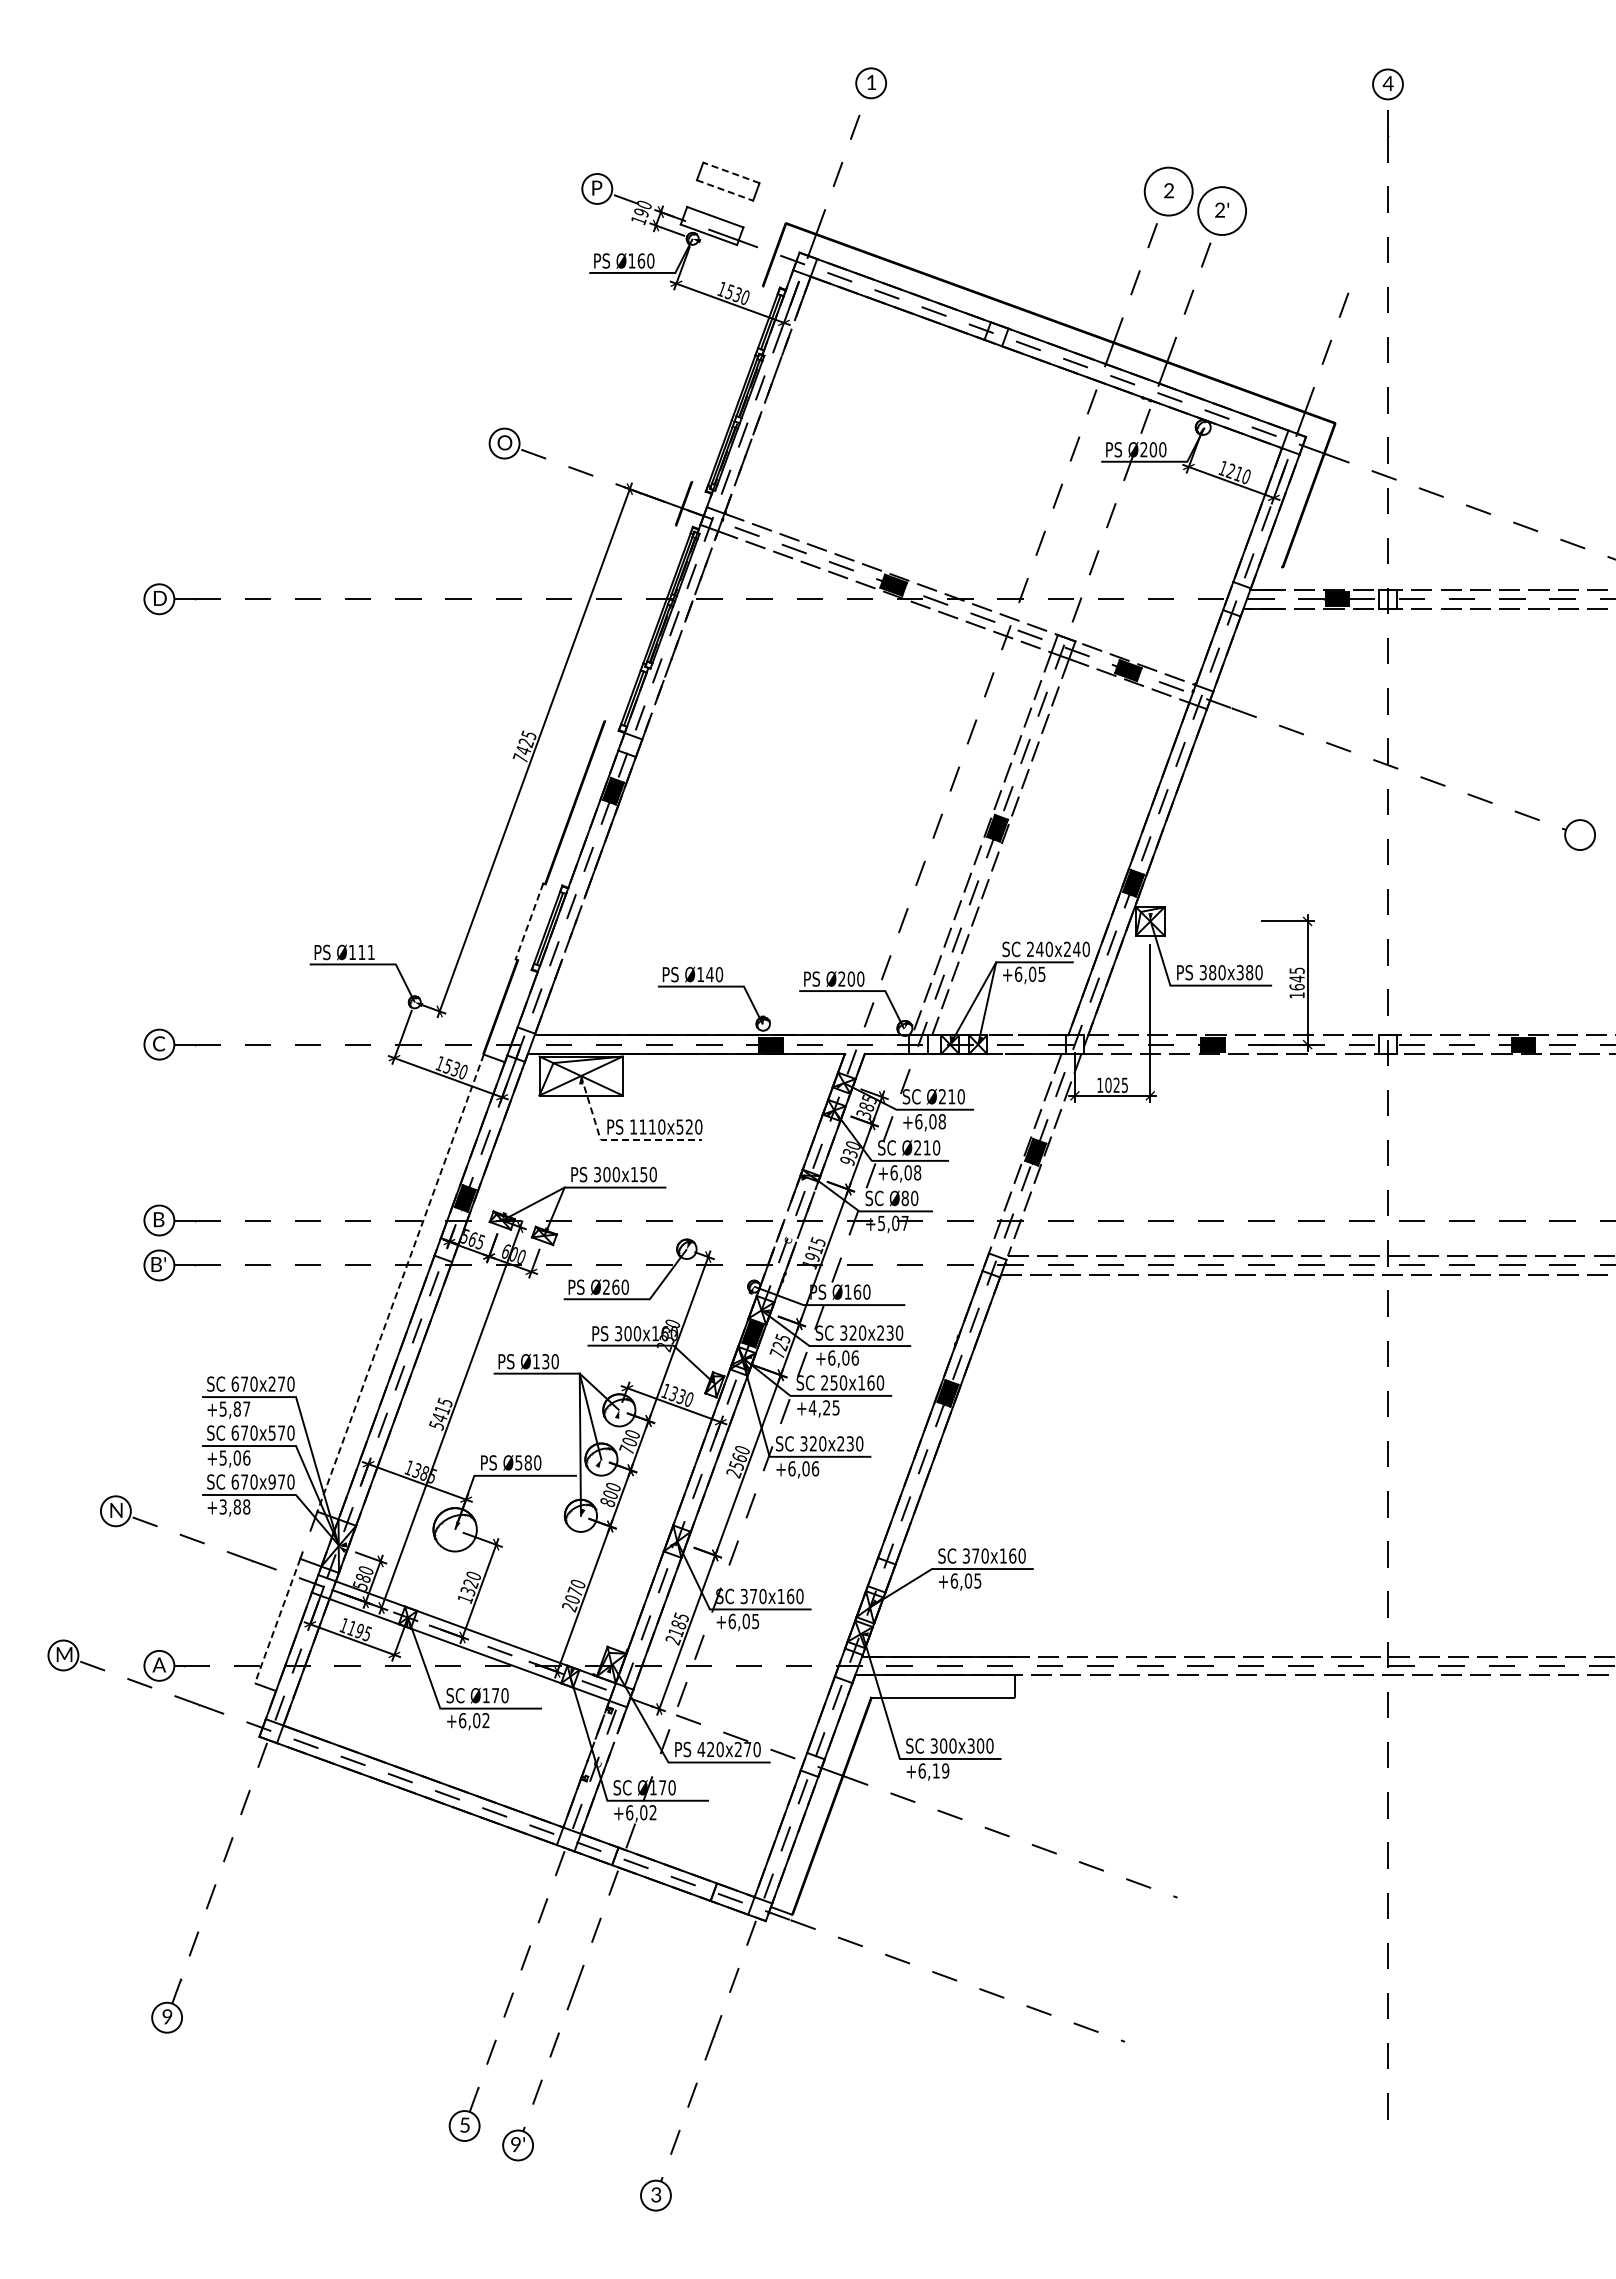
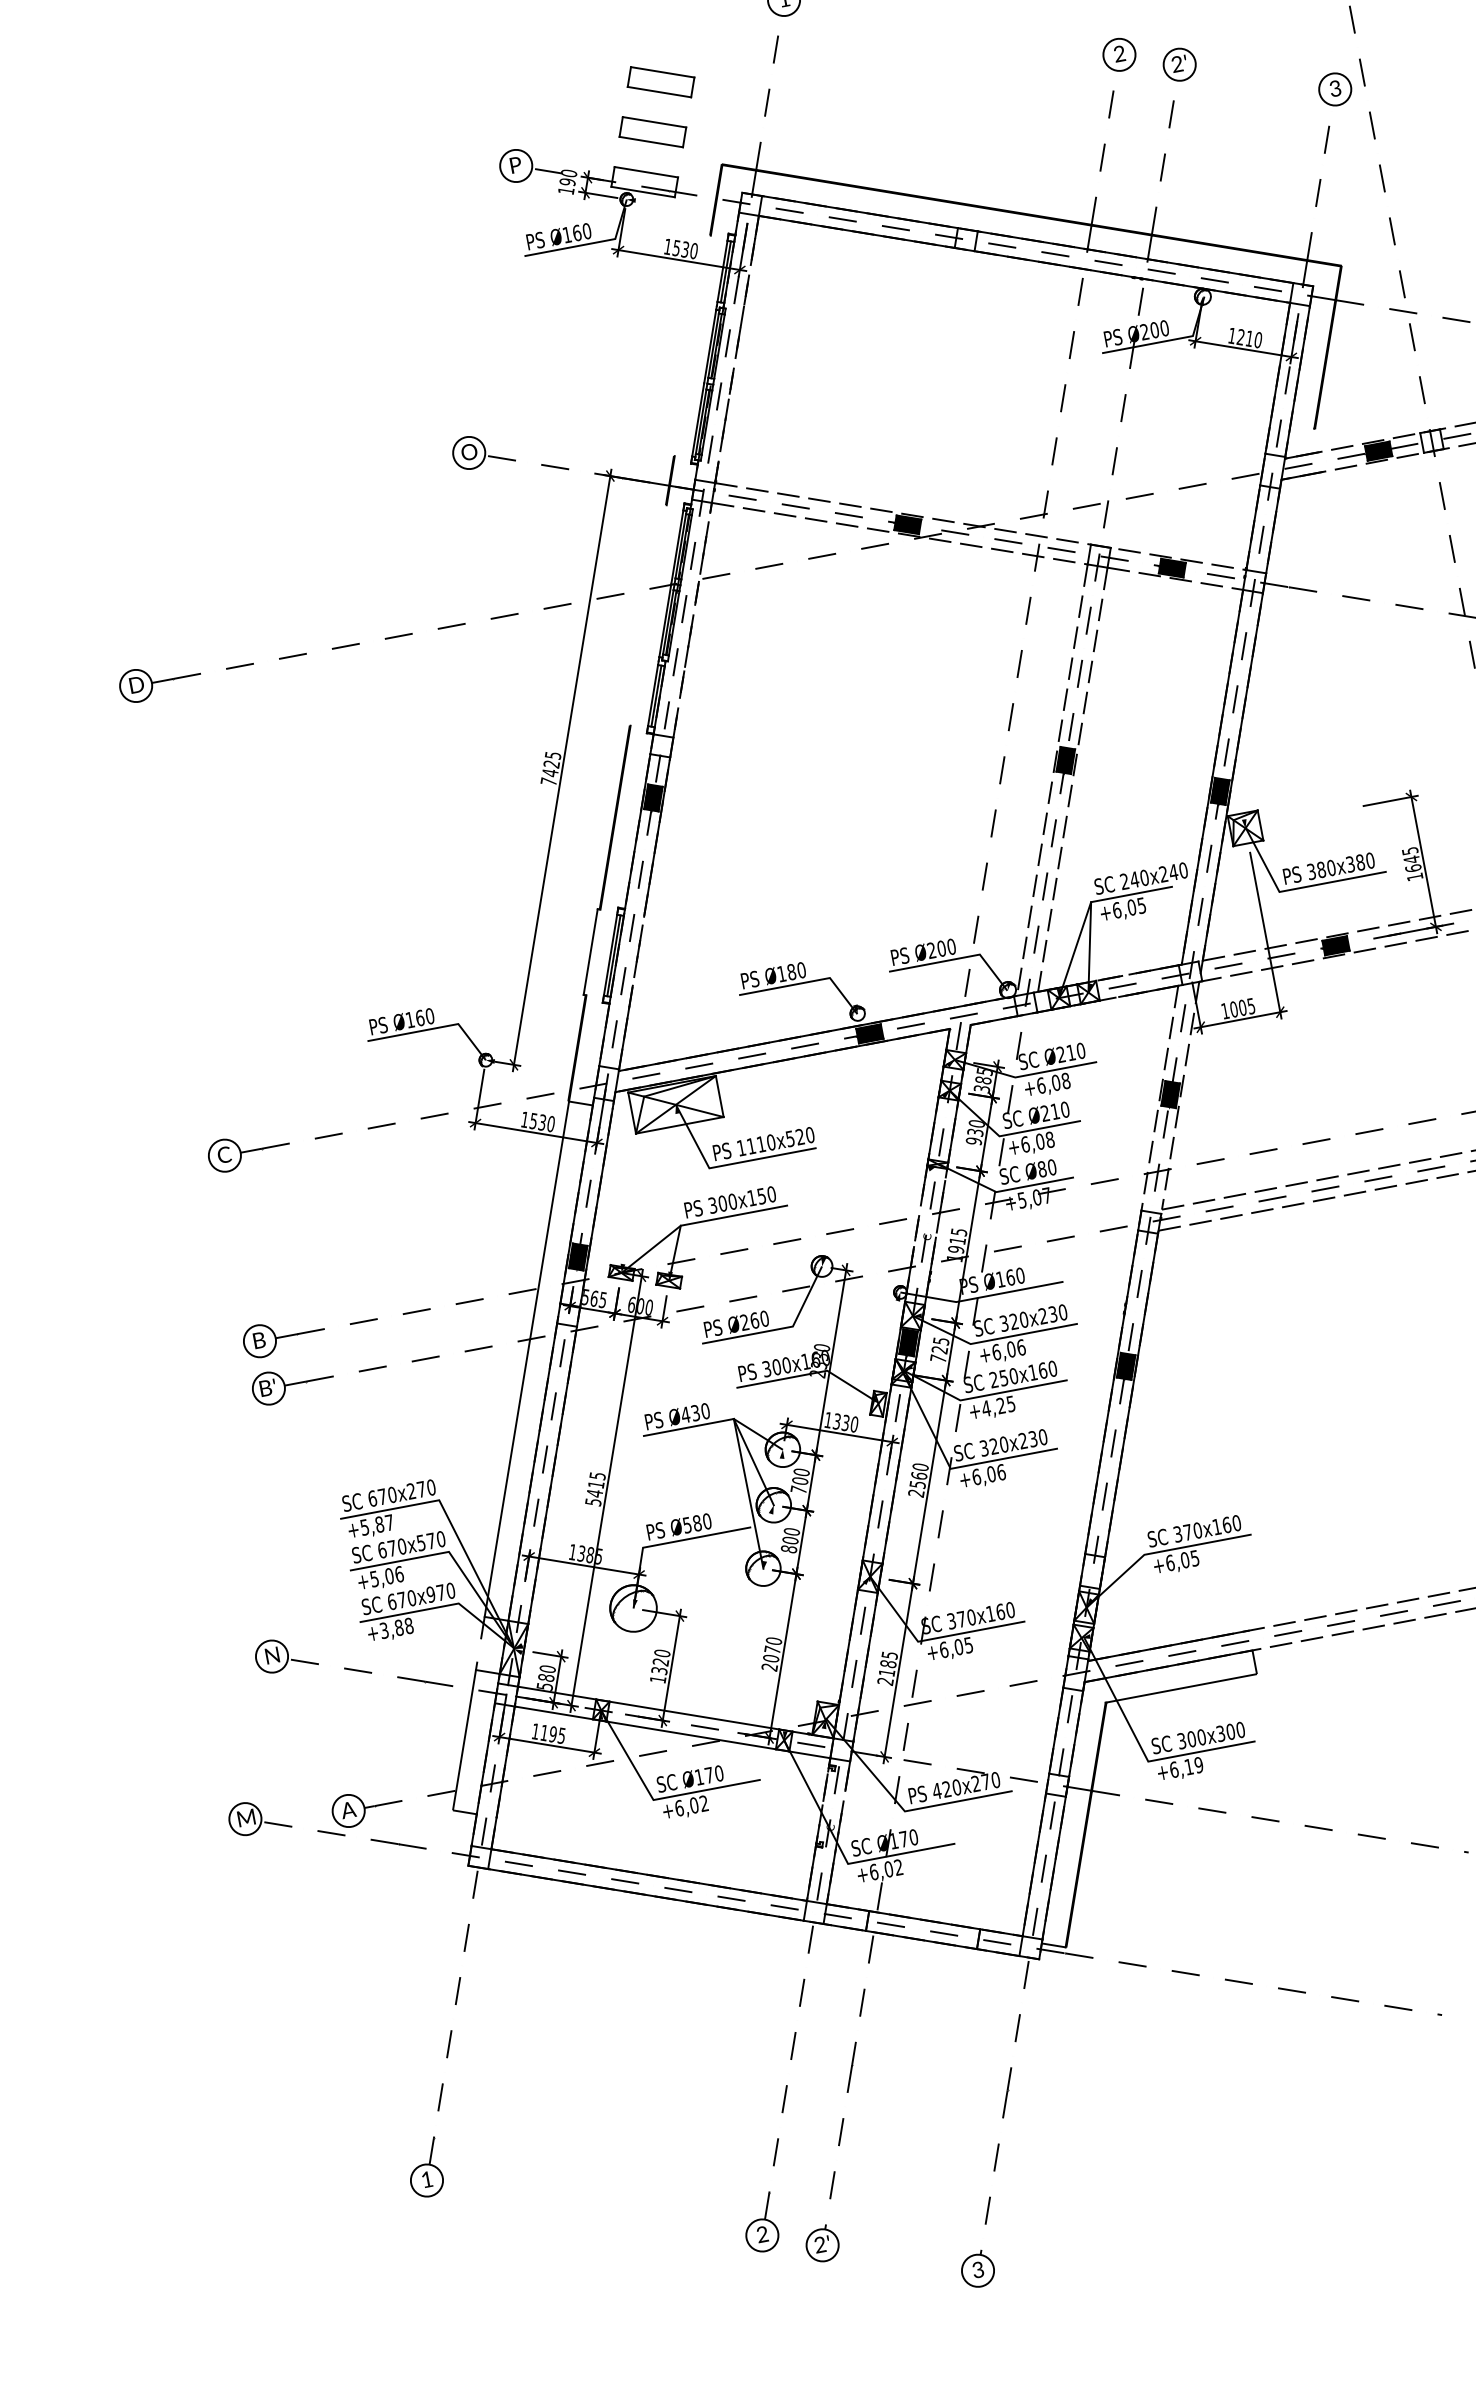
part: (744, 137) -> (661, 82), added
line: (731, 172) -> (654, 121), dashed -> solid
line: (725, 190) -> (651, 142), dashed -> solid
circle: (1168, 191) -> (1119, 54), size x0.62
circle: (1222, 211) -> (1180, 65), size x0.62
part: (1360, 260) -> (1335, 89), added
line: (529, 921) -> (590, 952), dashed -> solid
text: (366, 952) -> (424, 1017), Ø111 -> Ø160
text: (709, 974) -> (791, 972), Ø140 -> Ø180
text: (1116, 1084) -> (1242, 1007), 1025 -> 1005
line: (617, 1139) -> (726, 1164), dashed -> solid
line: (400, 1283) -> (526, 1359), dashed -> solid
text: (536, 1361) -> (685, 1414), Ø130 -> Ø430
line: (277, 1621) -> (464, 1740), dashed -> solid
text: (167, 2016) -> (427, 2179), 9 -> 1
text: (464, 2124) -> (761, 2233), 5 -> 2
text: (515, 2145) -> (819, 2245), 9' -> 2'

